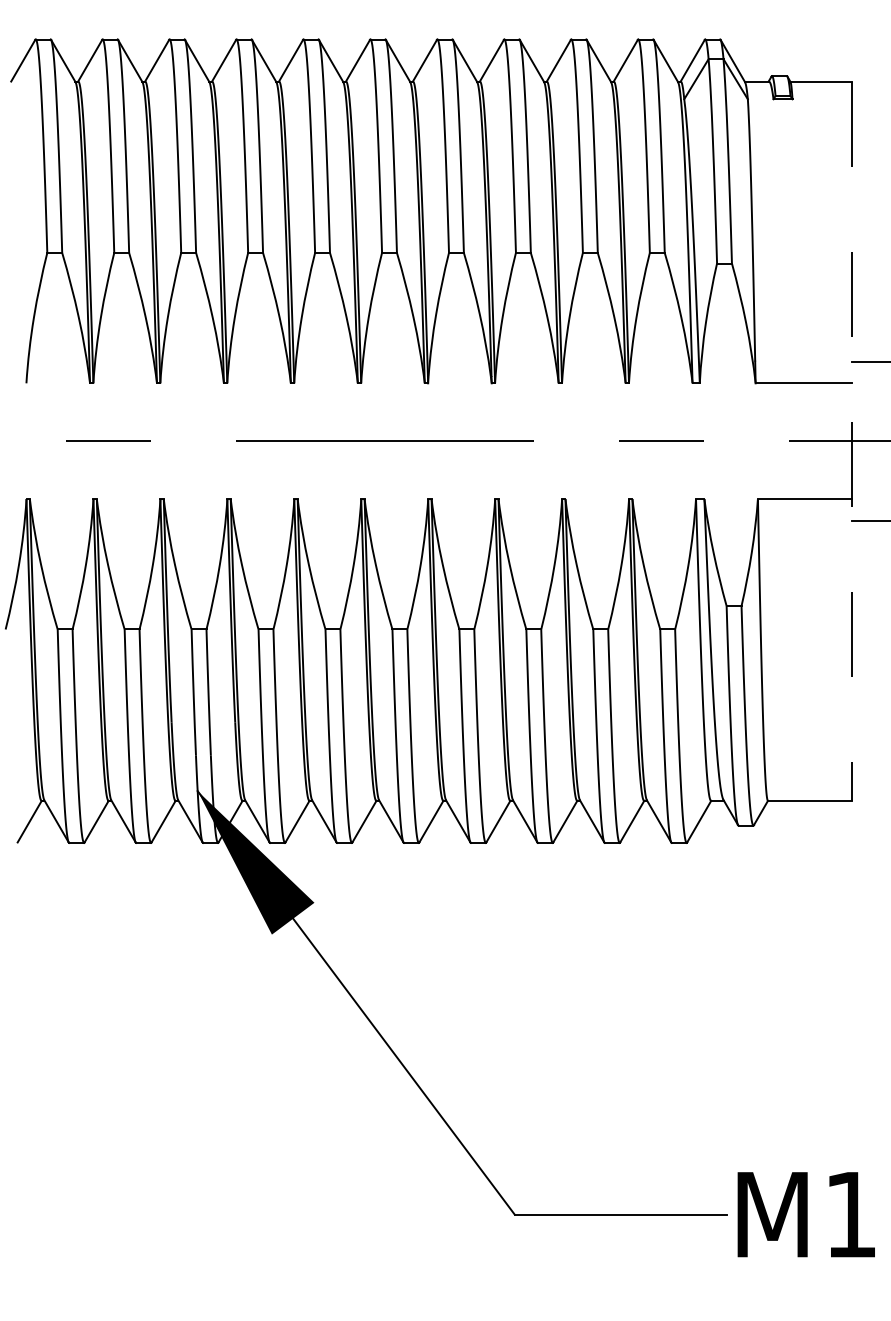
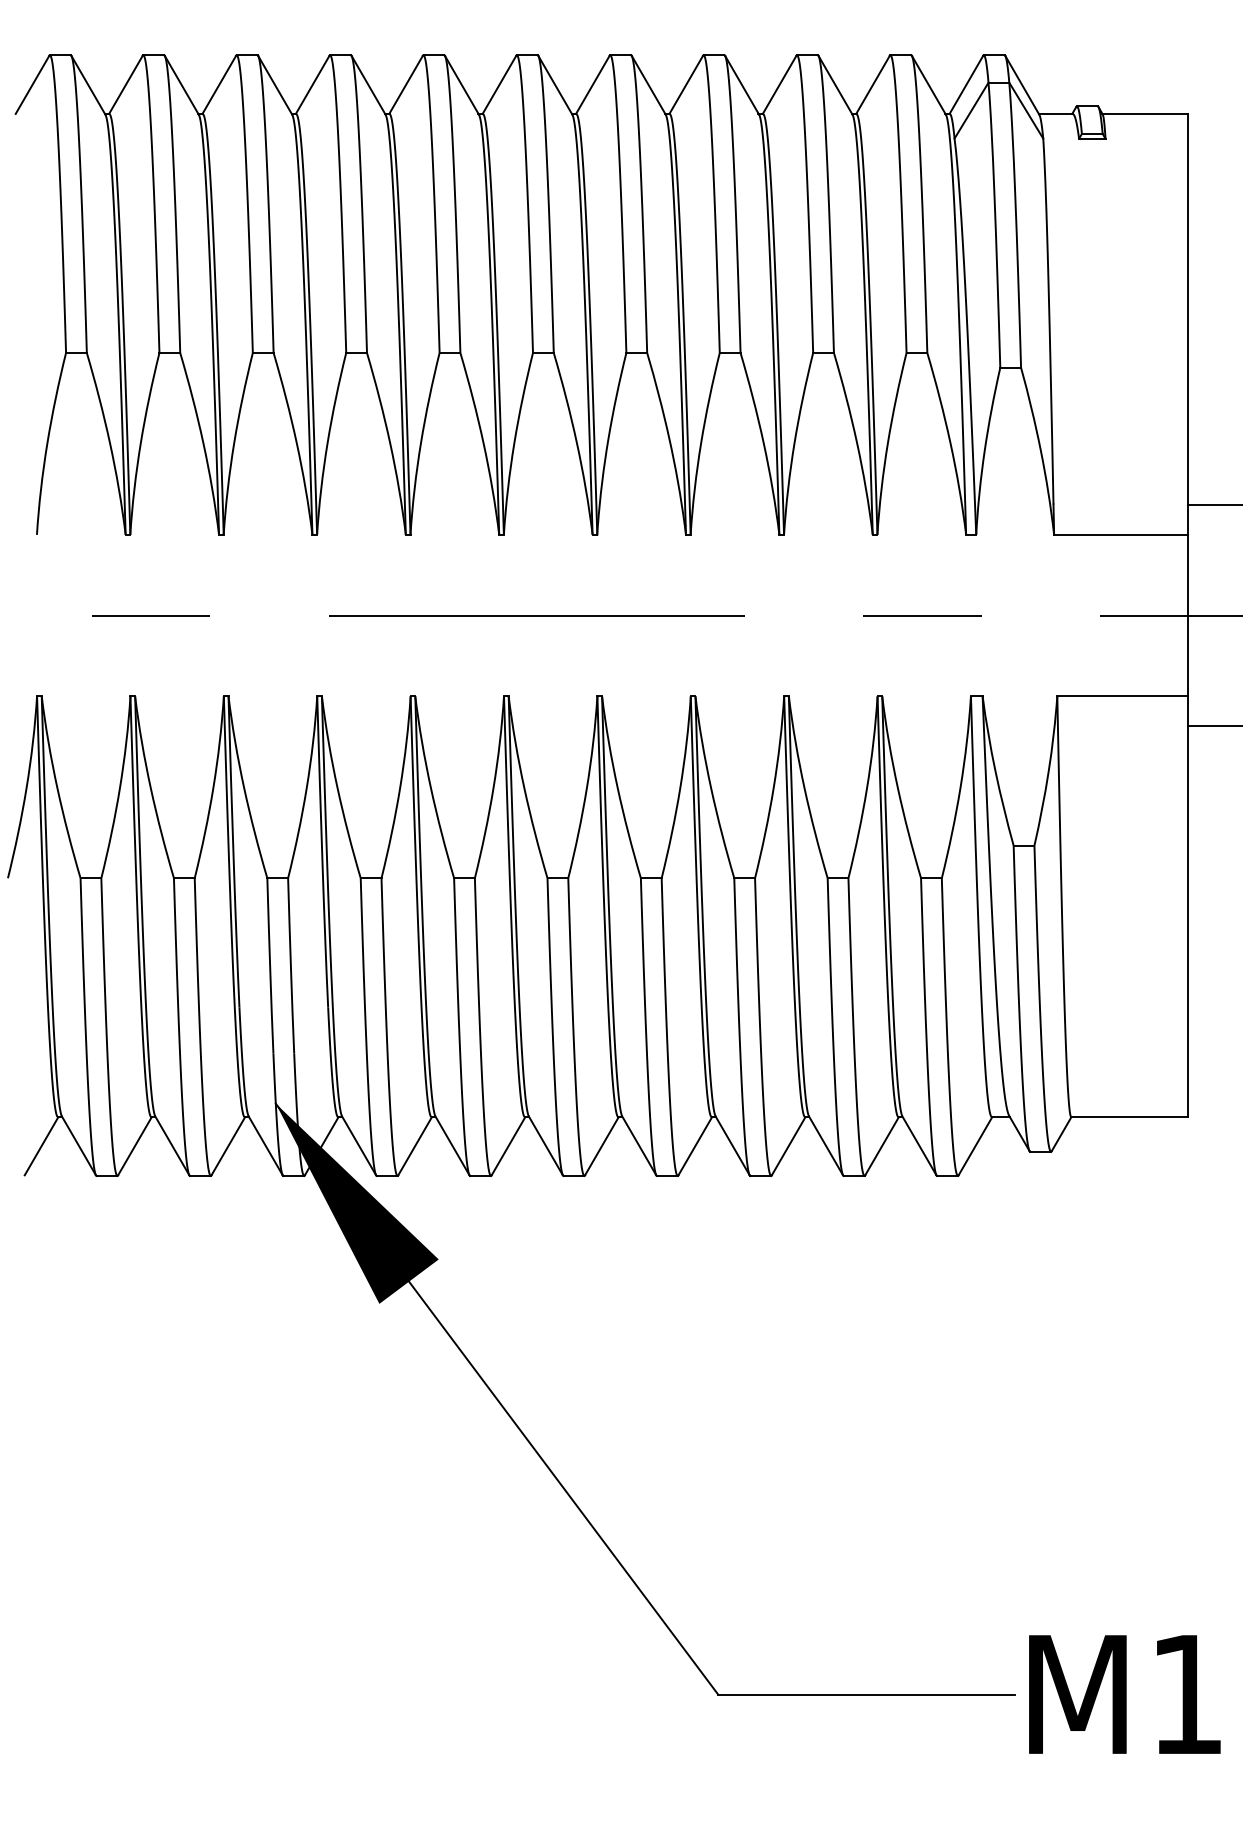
line: (851, 441) -> (1188, 616), dashed -> solid

